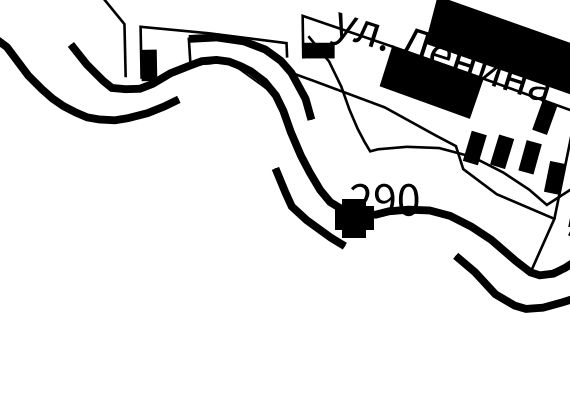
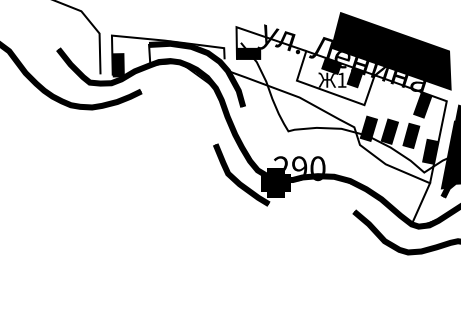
fill: (431, 82) -> (335, 78), removed

